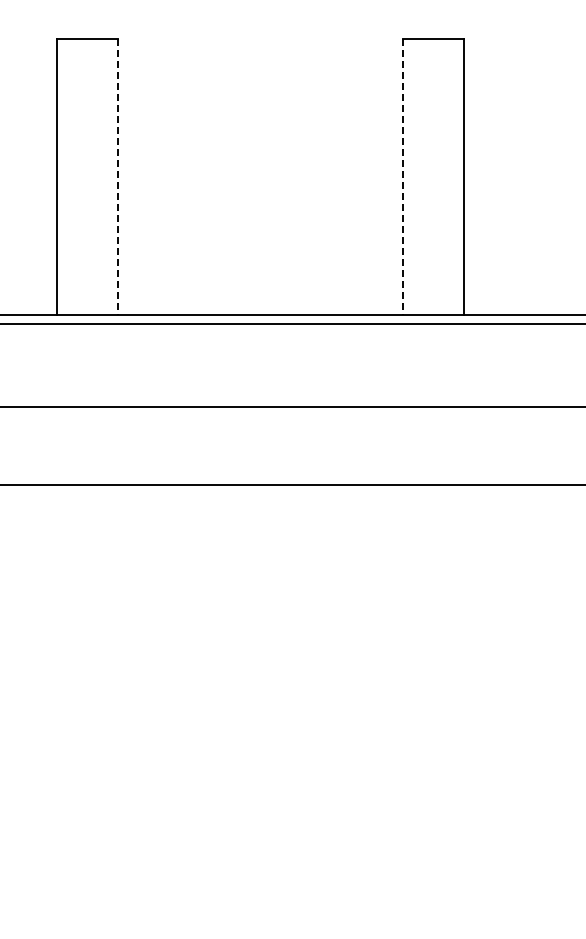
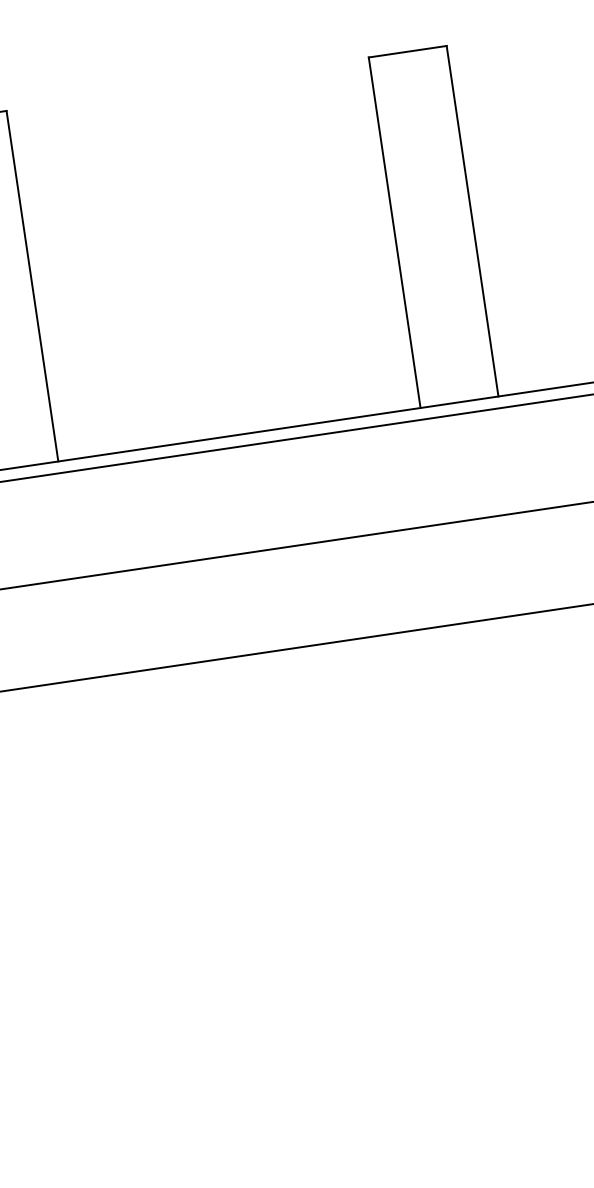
line: (118, 177) -> (32, 286), dashed -> solid
line: (402, 177) -> (394, 233), dashed -> solid

